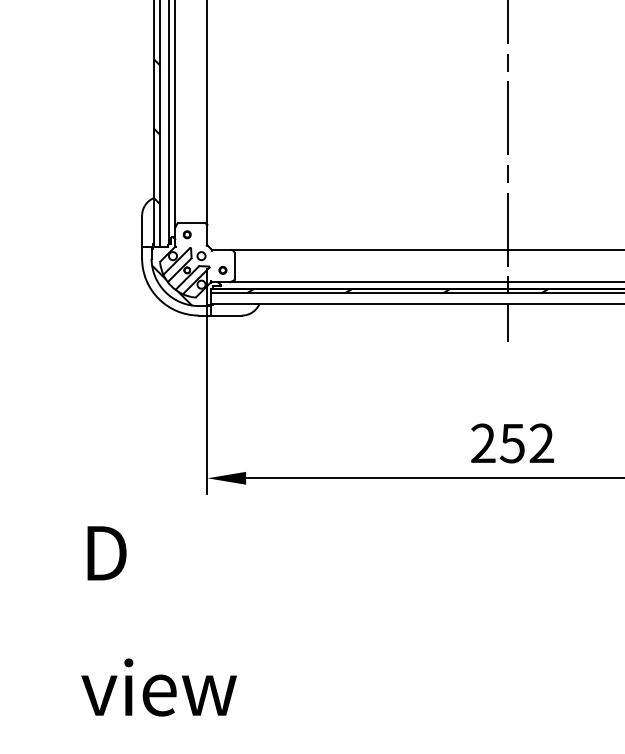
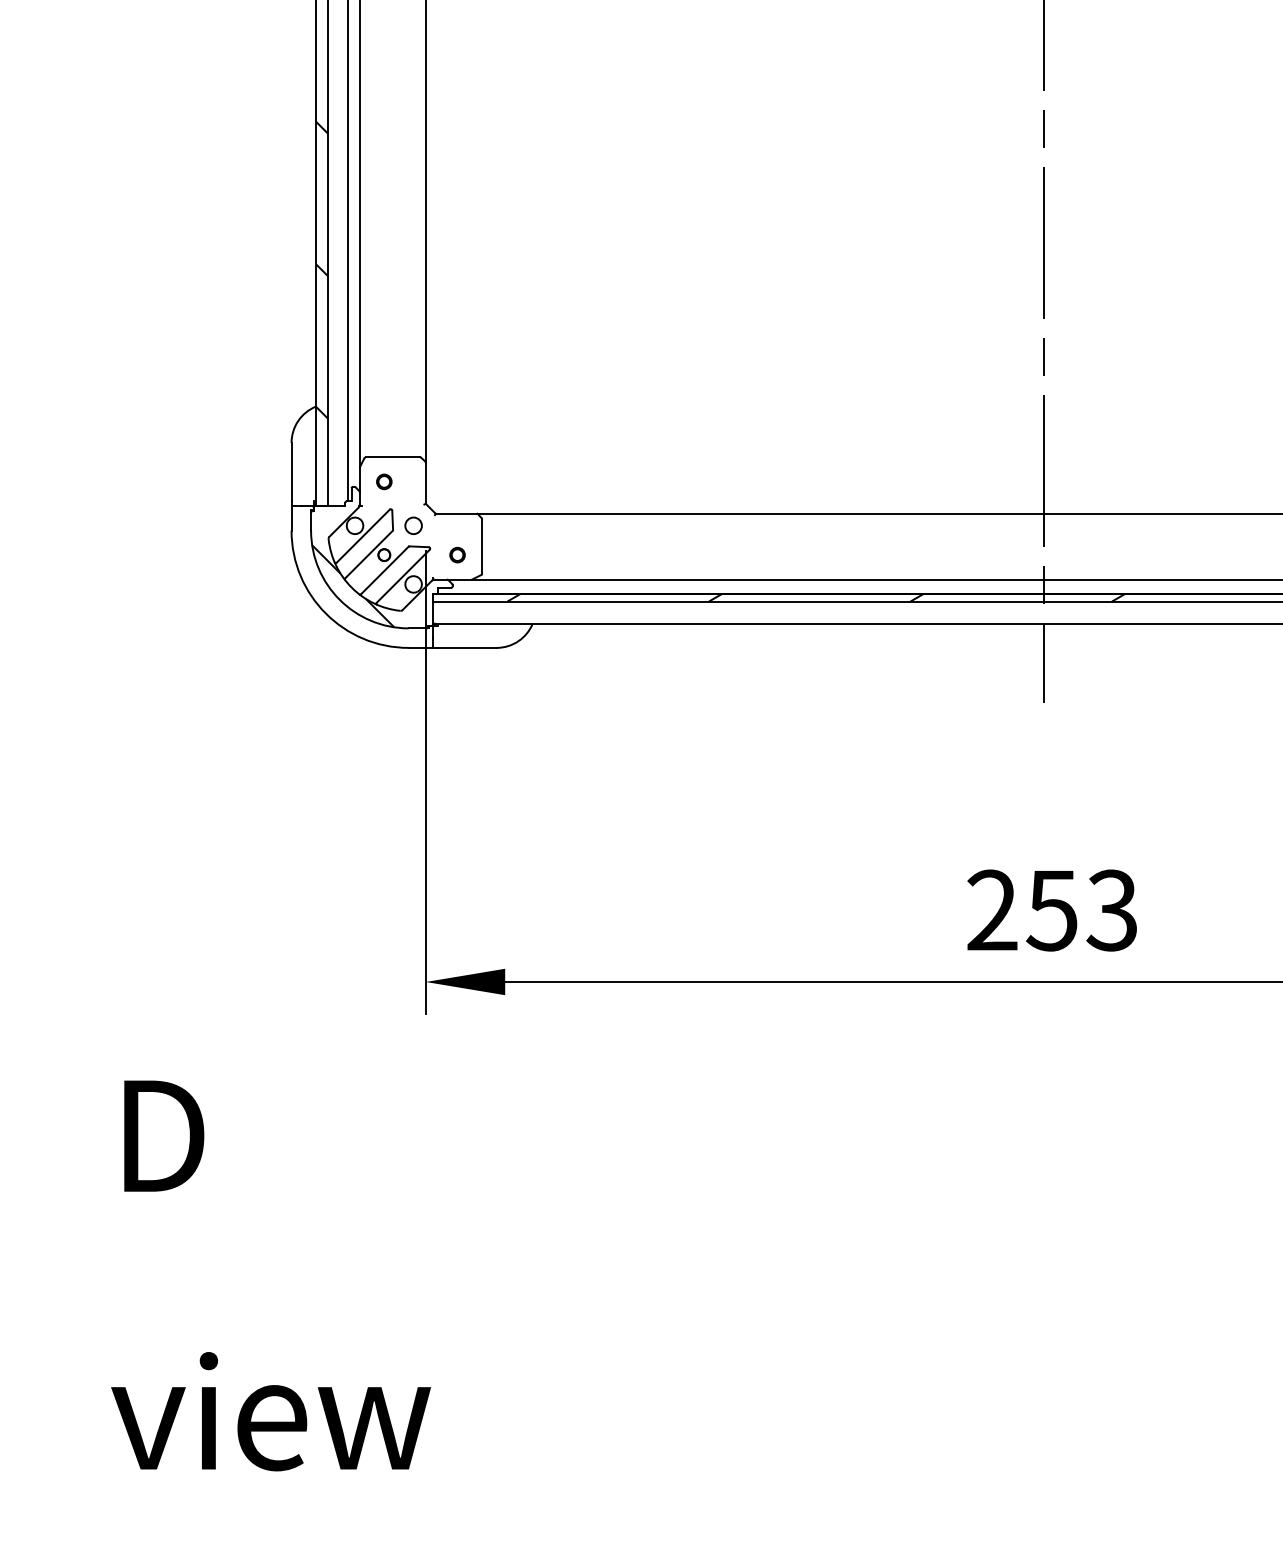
text: (541, 443) -> (1111, 910), 252 -> 253
text: (158, 621) -> (269, 1276), moved

